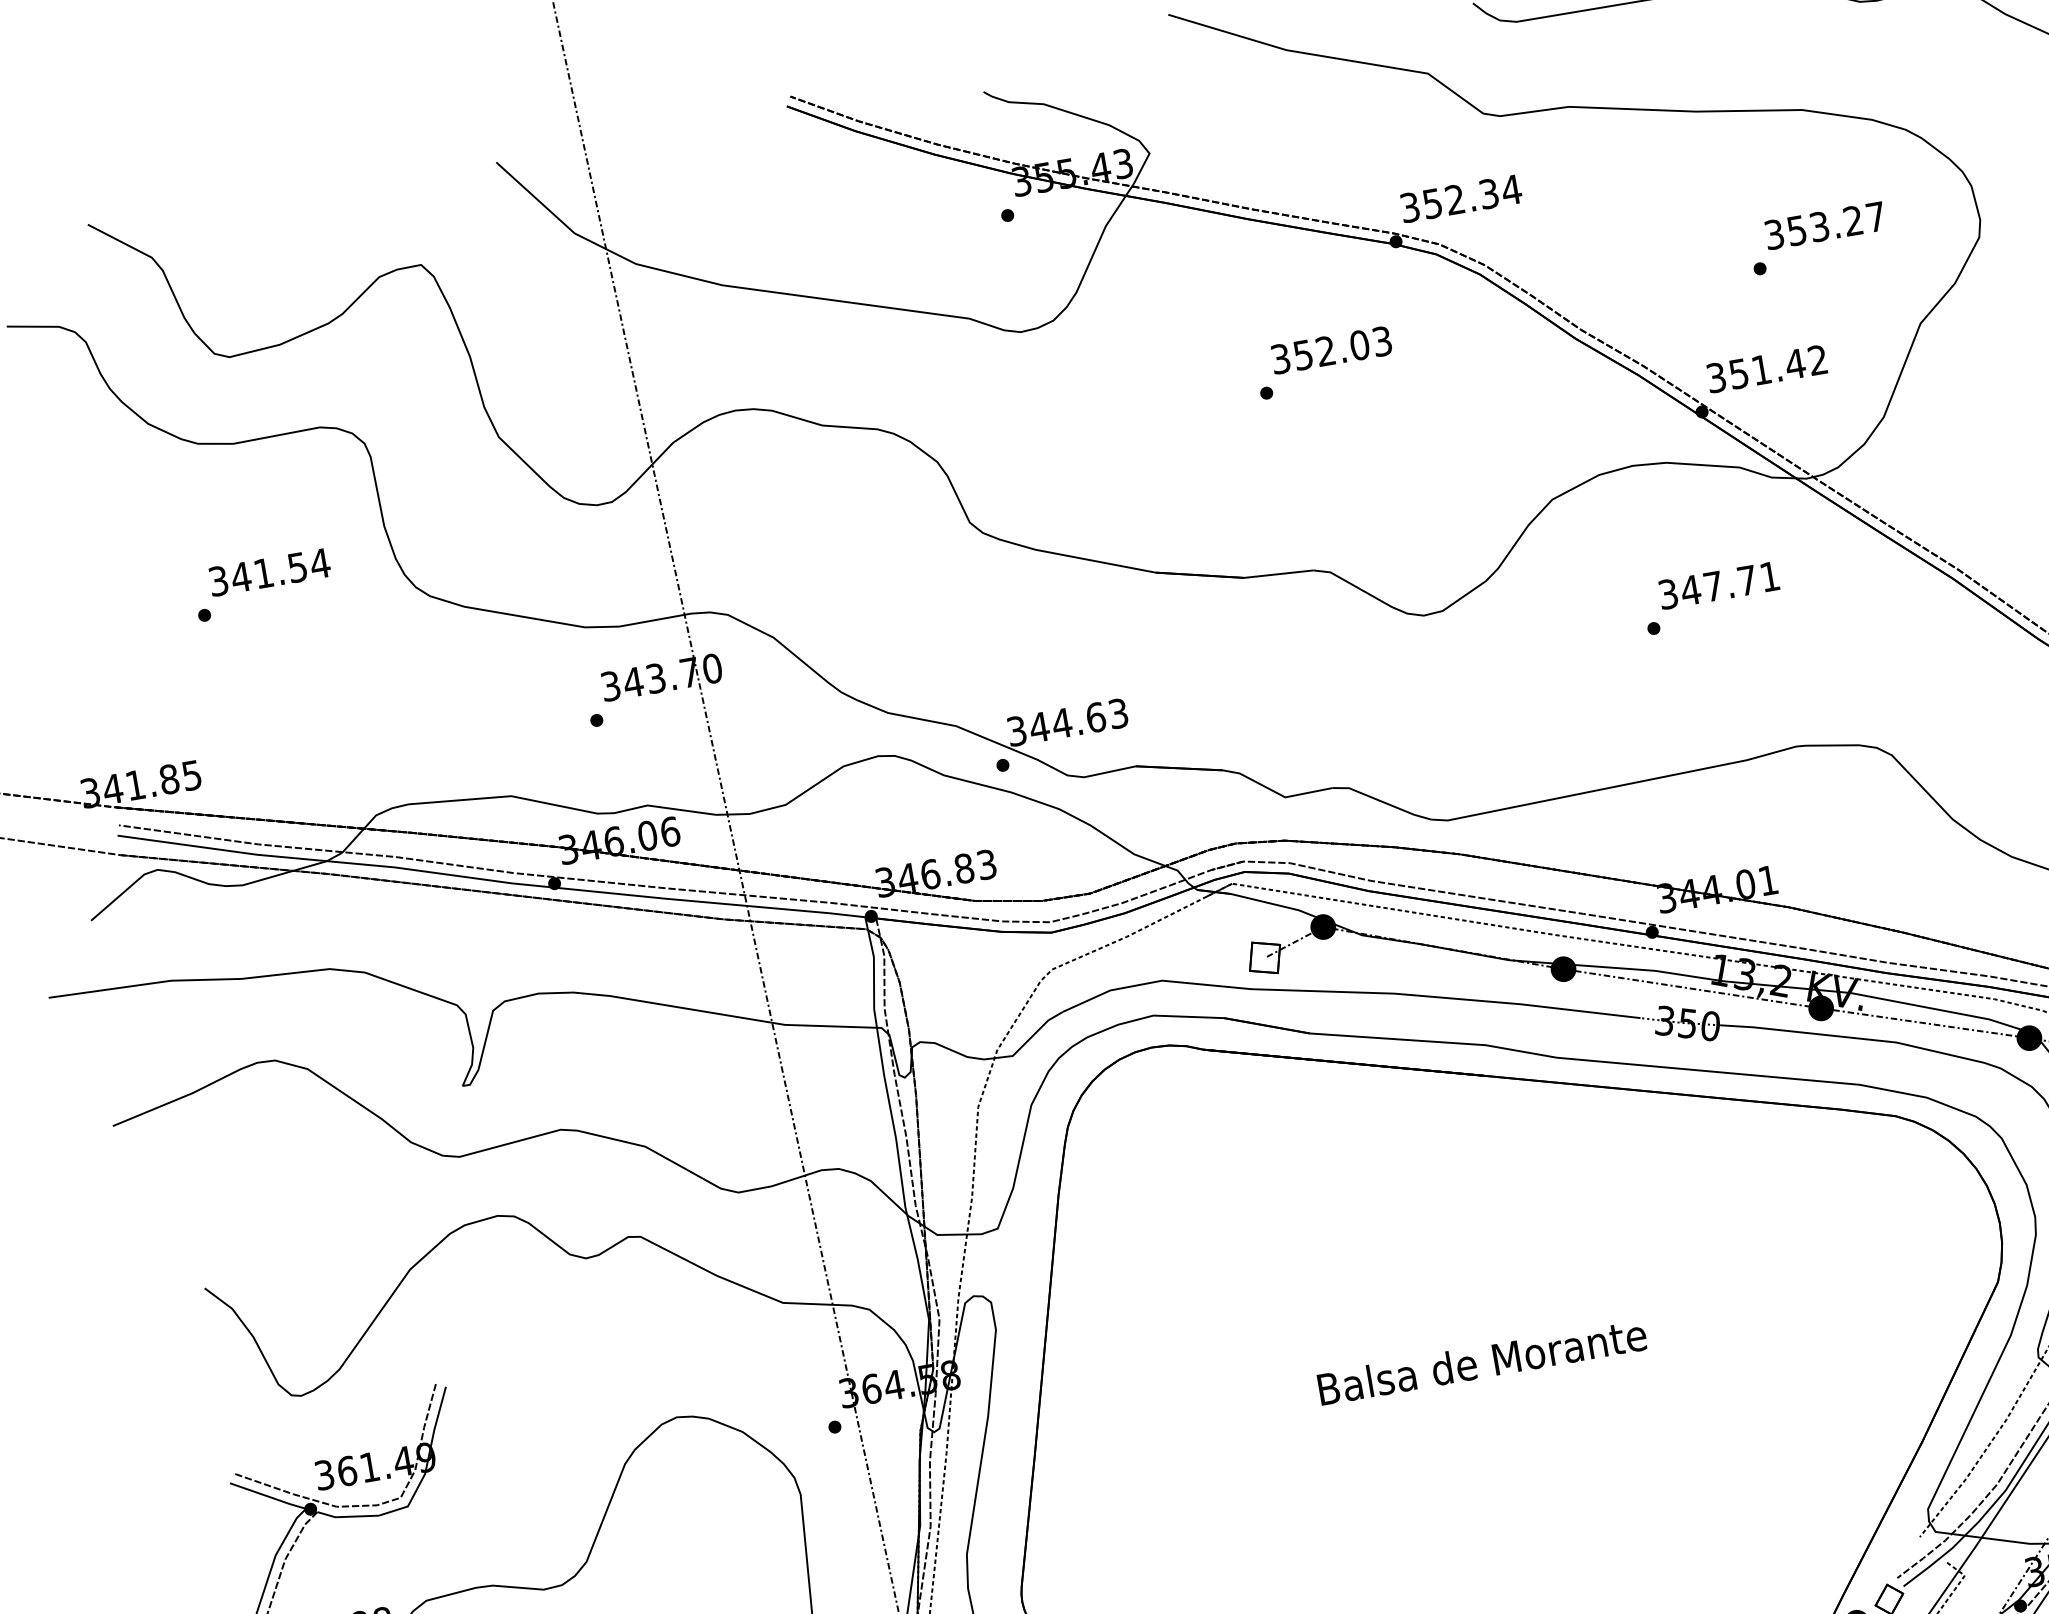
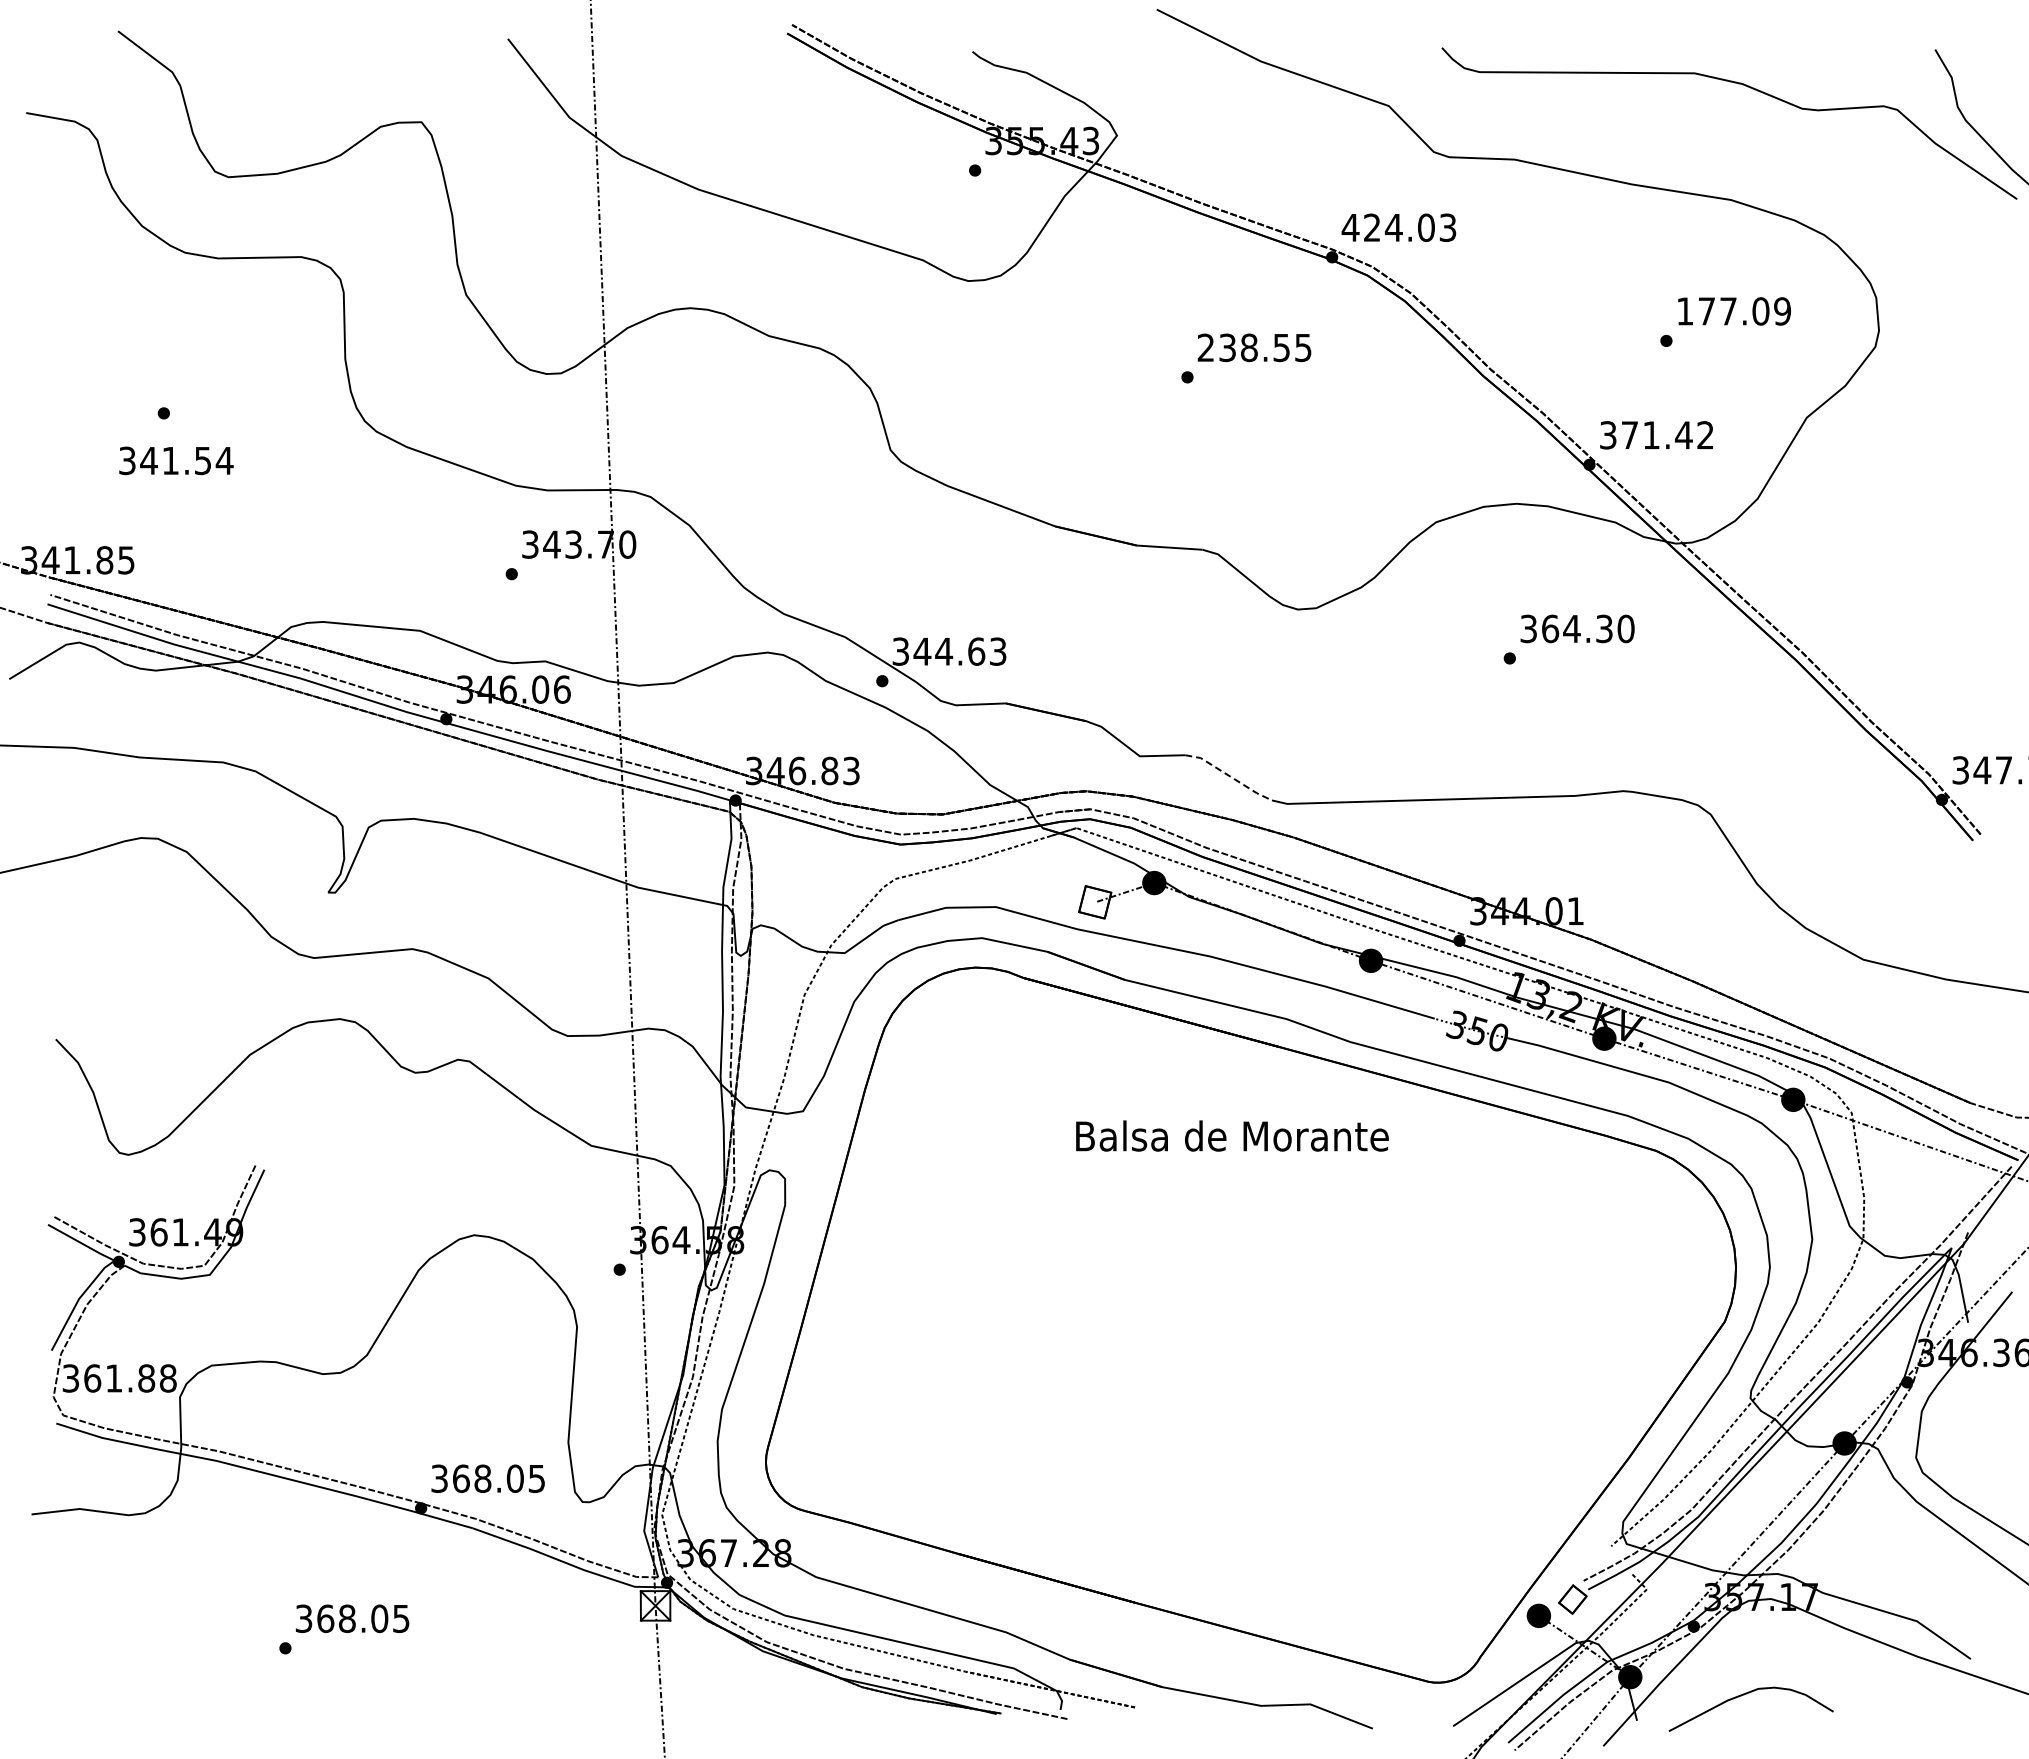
text: (1459, 198) -> (1398, 227), 352.34 -> 424.03
text: (1824, 225) -> (1733, 311), 353.27 -> 177.09
text: (1331, 349) -> (1254, 347), 352.03 -> 238.55
text: (1738, 374) -> (1629, 435), 351.42 -> 371.42
text: (269, 571) -> (176, 460), moved
text: (1729, 583) -> (1587, 628), 347.71 -> 364.30
line: (1382, 801) -> (1229, 775), solid -> dashed
text: (1482, 1361) -> (1232, 1135), moved

